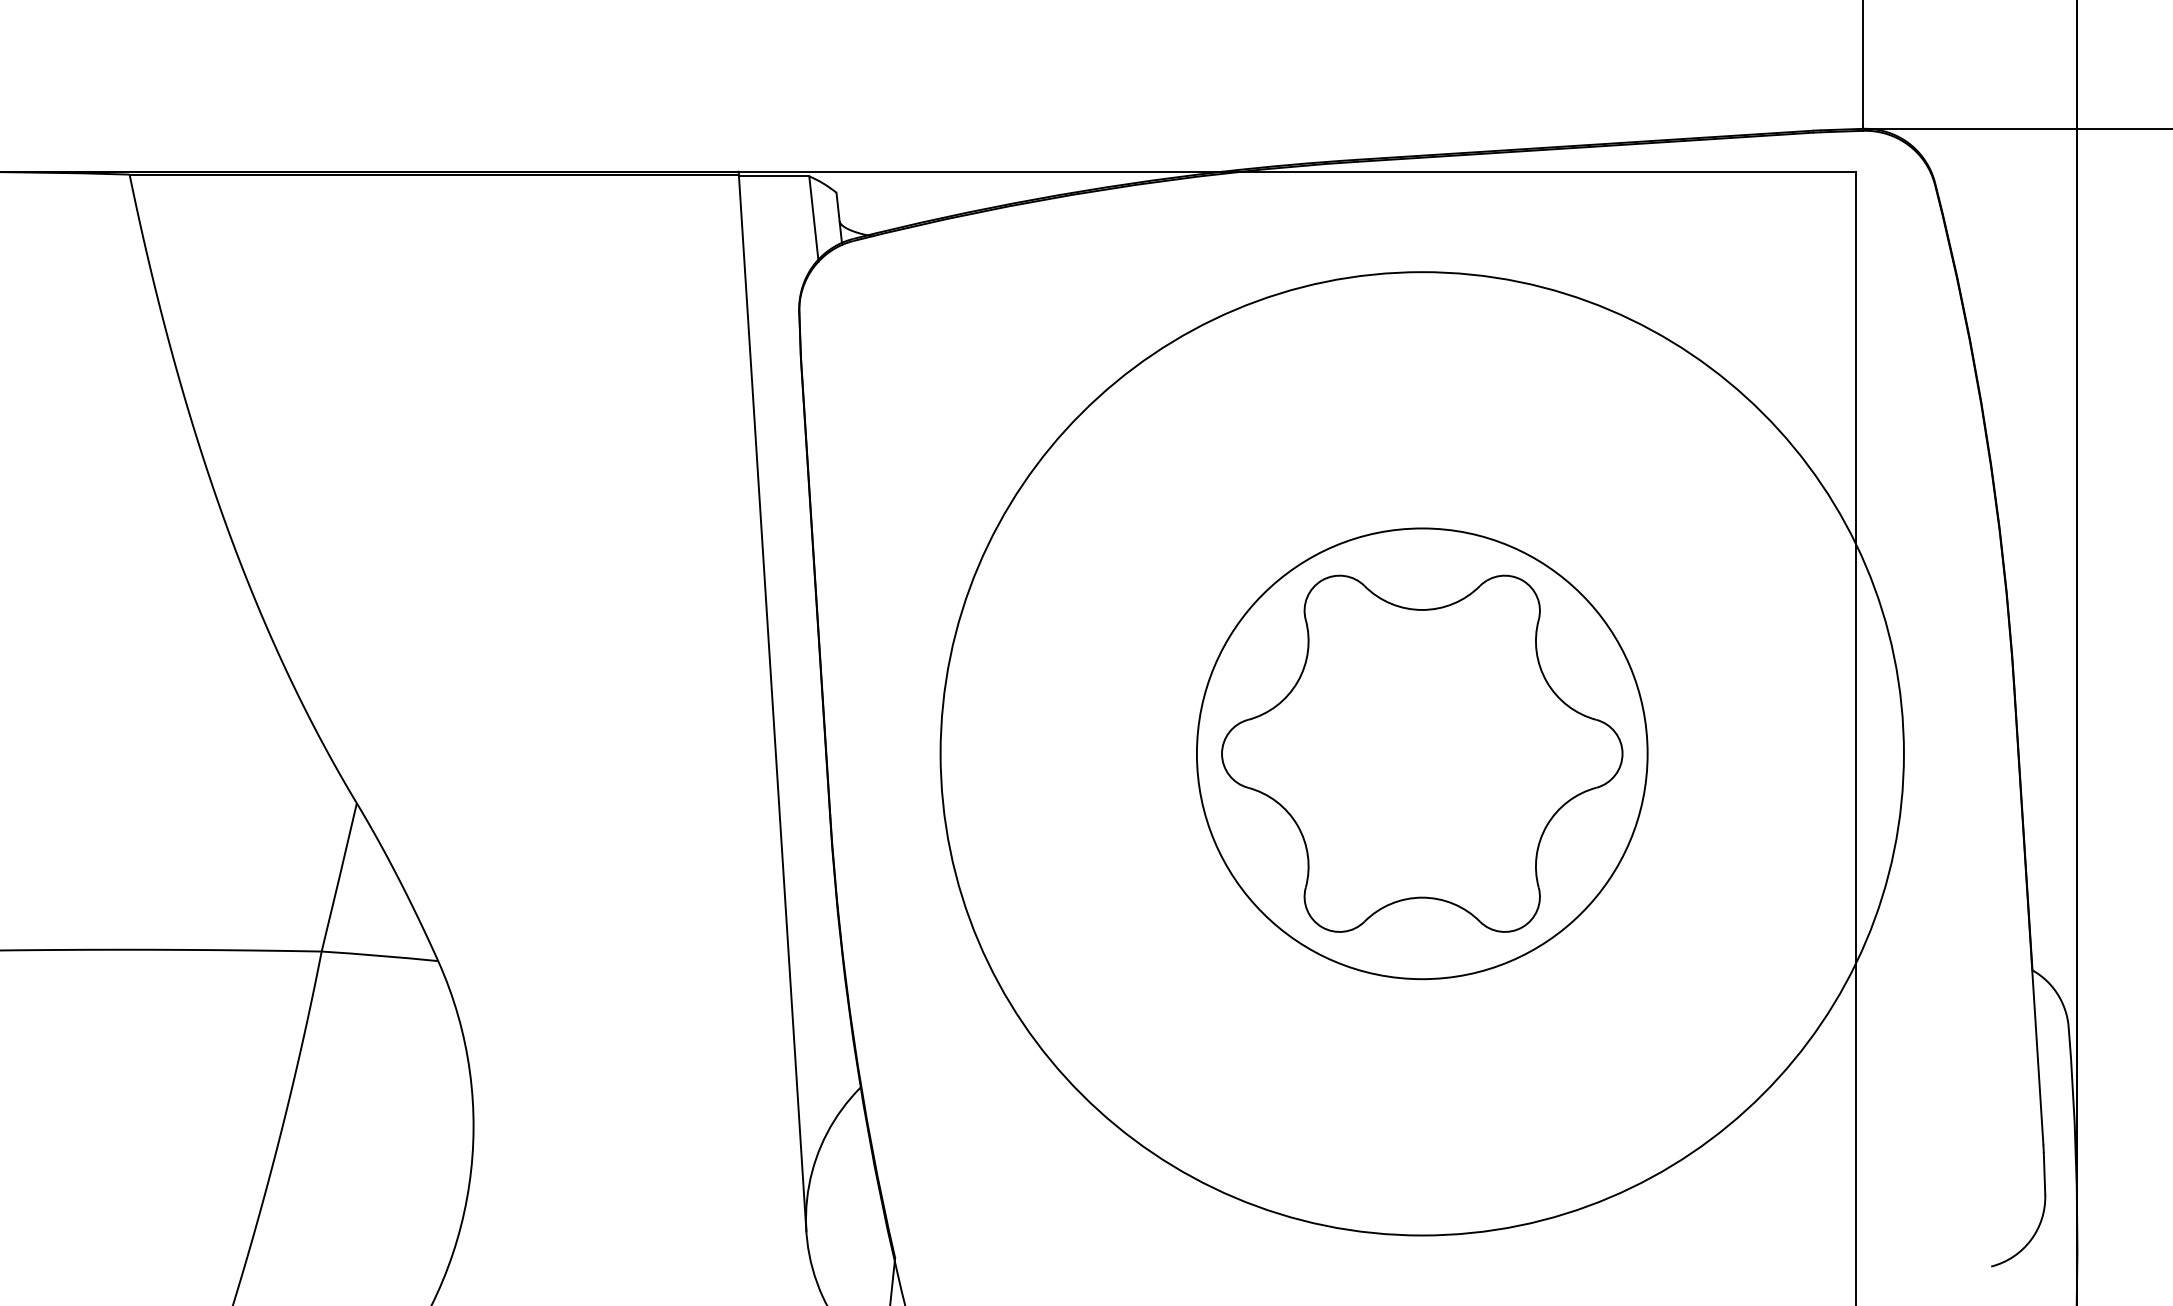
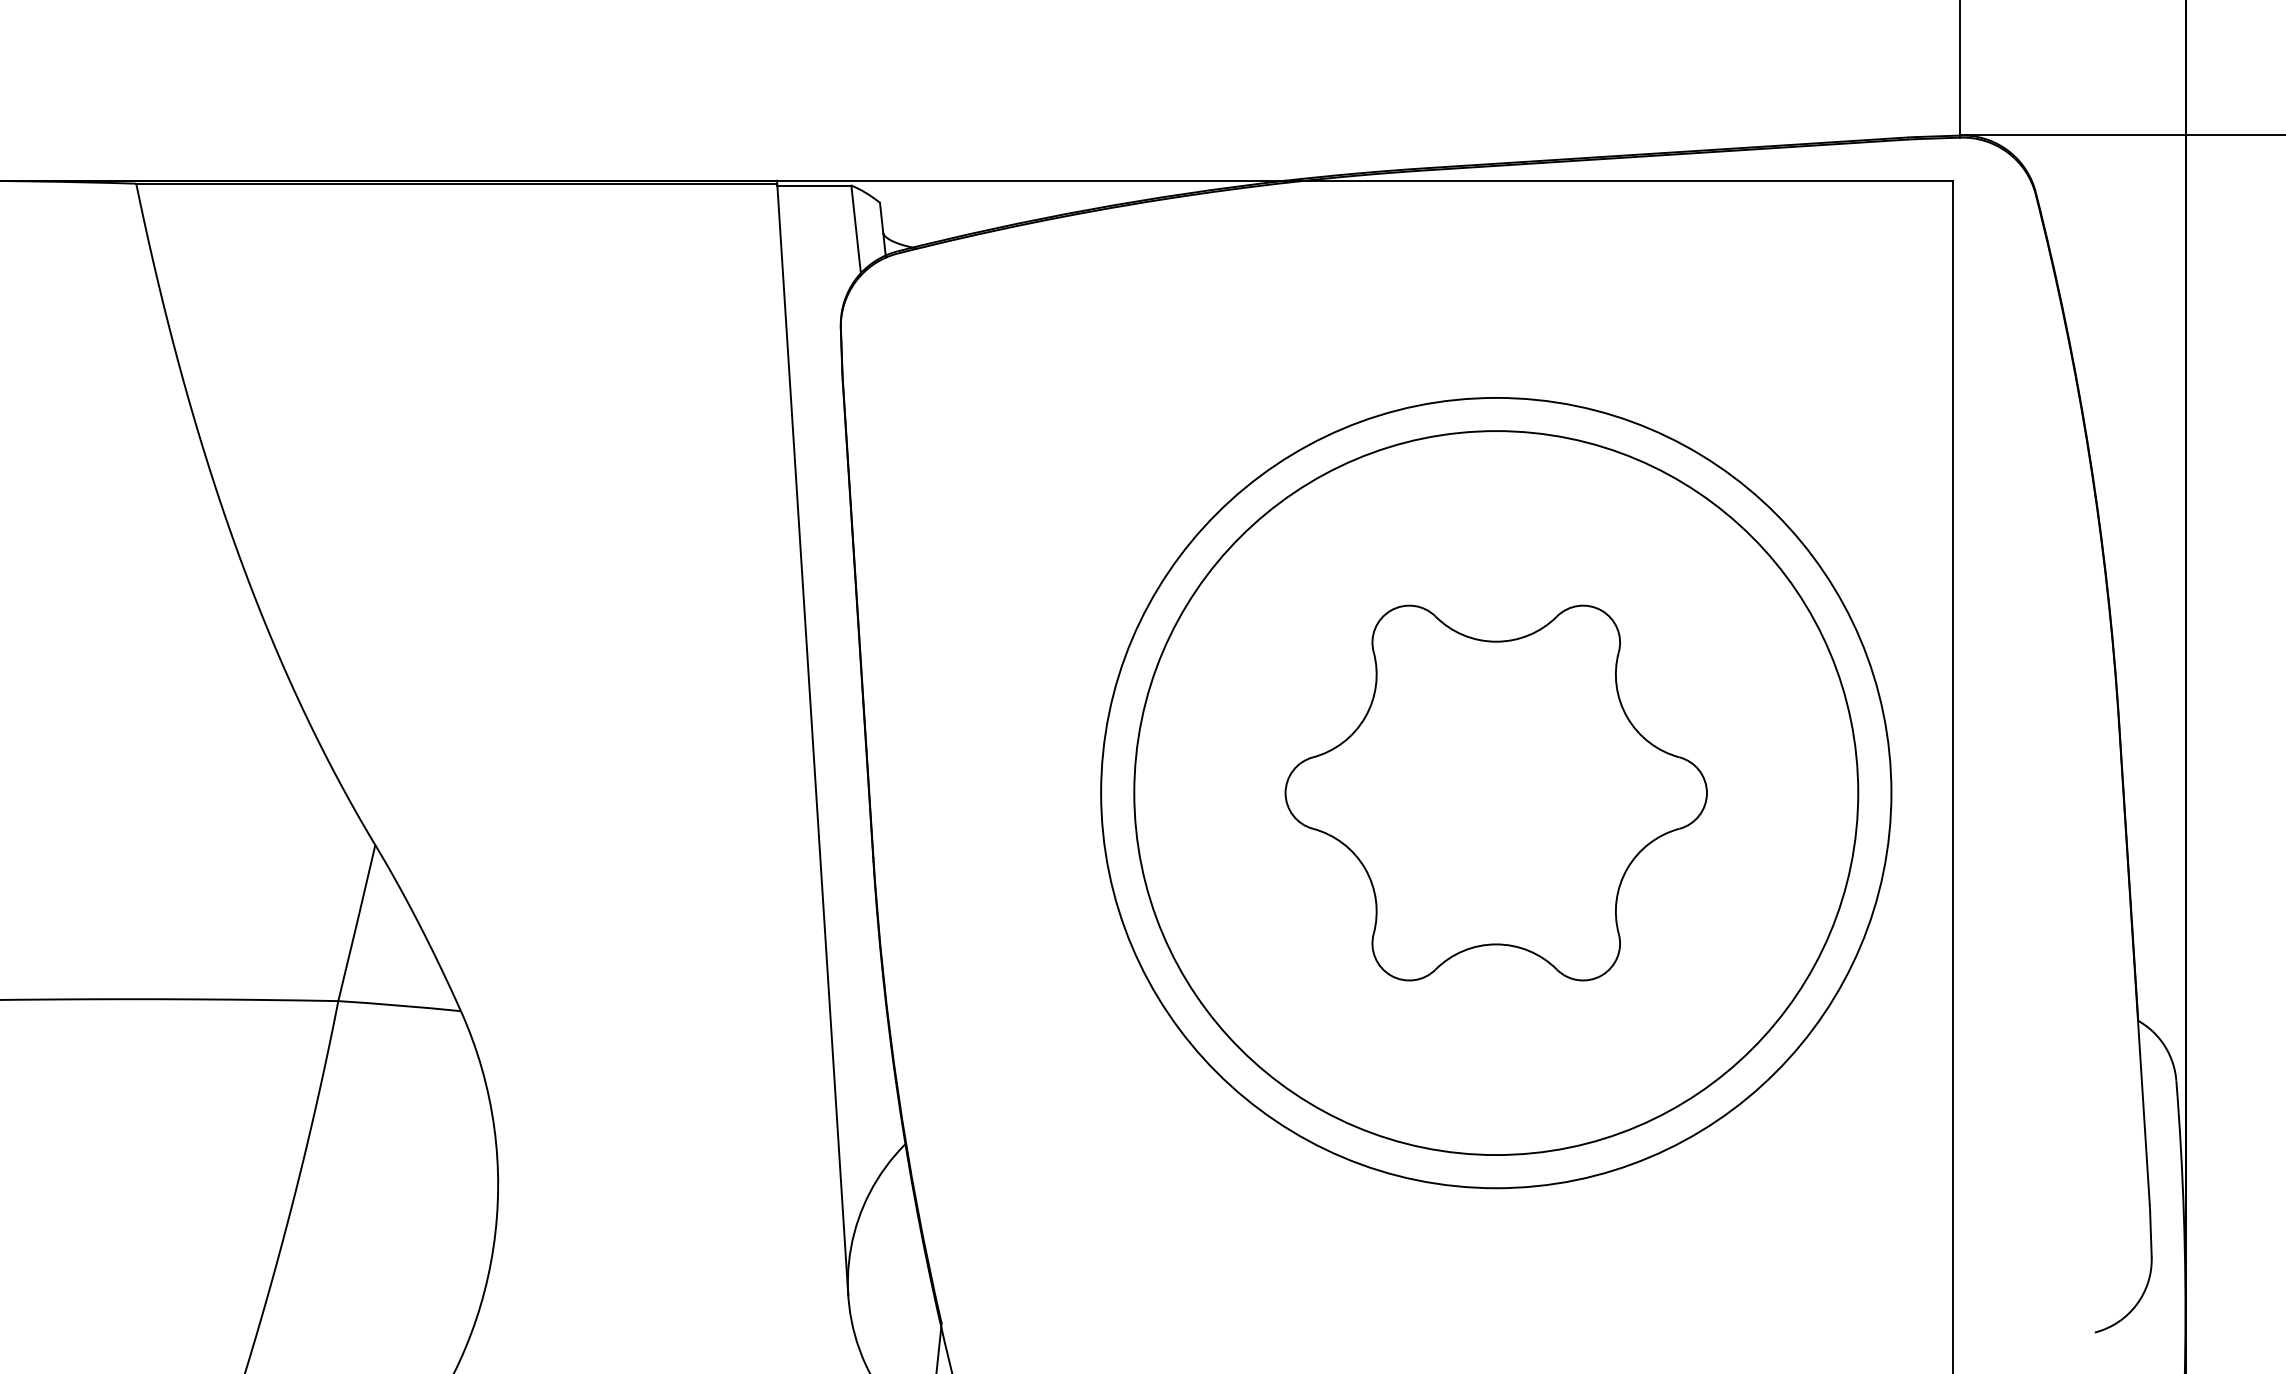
circle: (1421, 753) -> (1495, 792), size x1.67
circle: (1422, 753) -> (1496, 792), size x0.71

